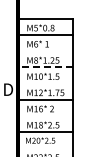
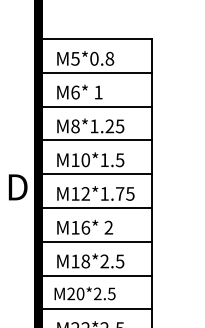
line: (44, 51) -> (93, 107), added
line: (44, 67) -> (93, 141), dashed -> solid
line: (44, 83) -> (93, 174), added
line: (44, 115) -> (93, 241), added
line: (44, 148) -> (93, 310), added

